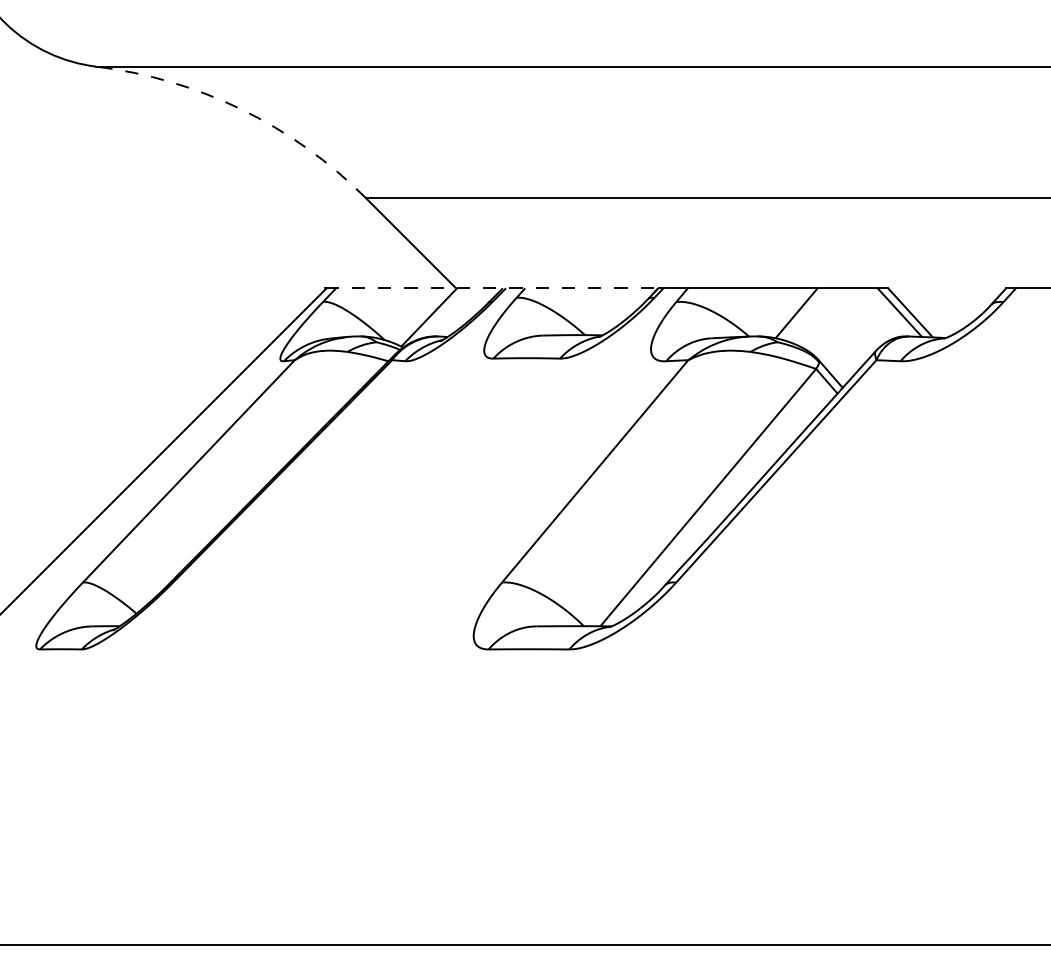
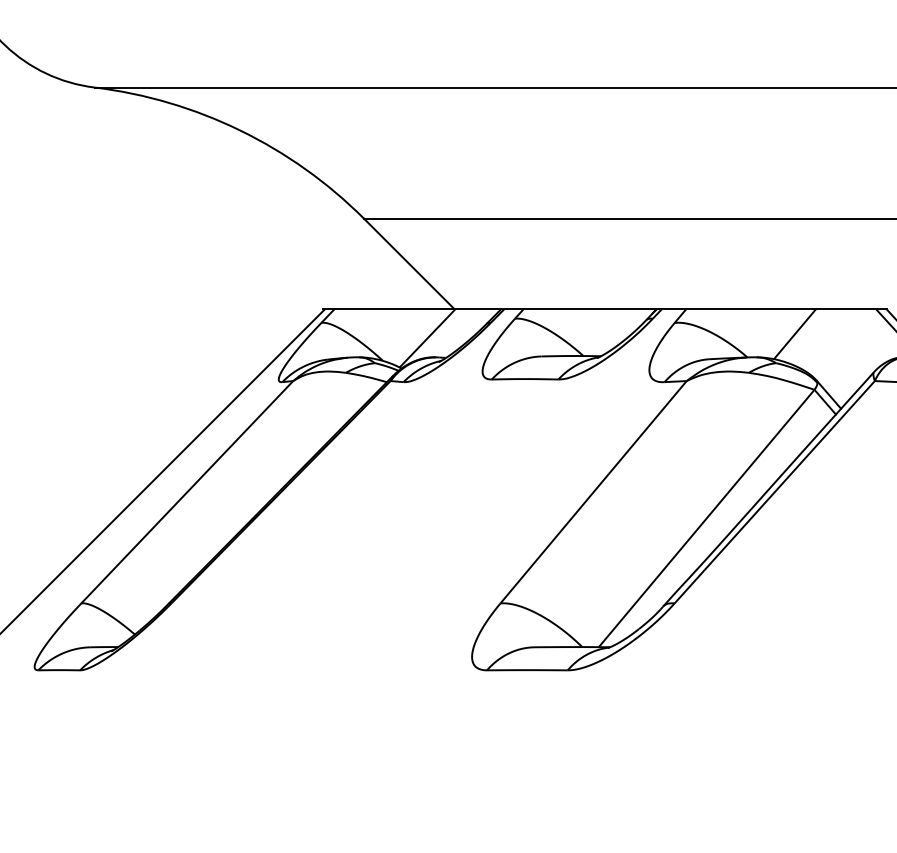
arc: (241, 109) -> (239, 130), dashed -> solid
line: (492, 288) -> (490, 309), dashed -> solid

